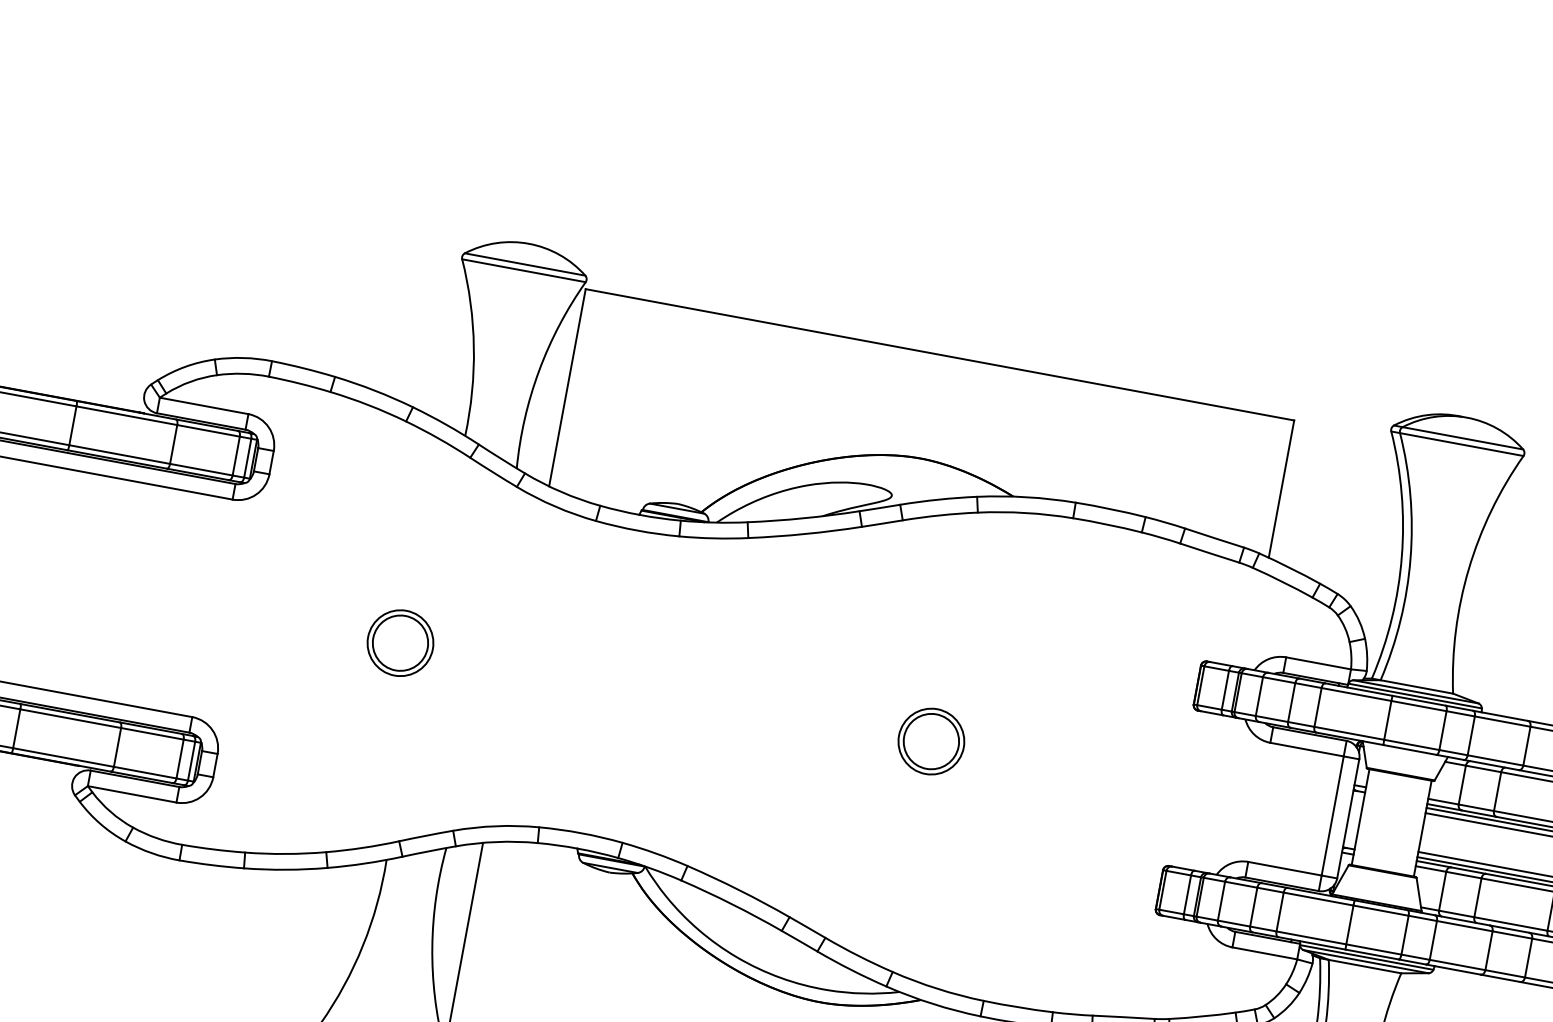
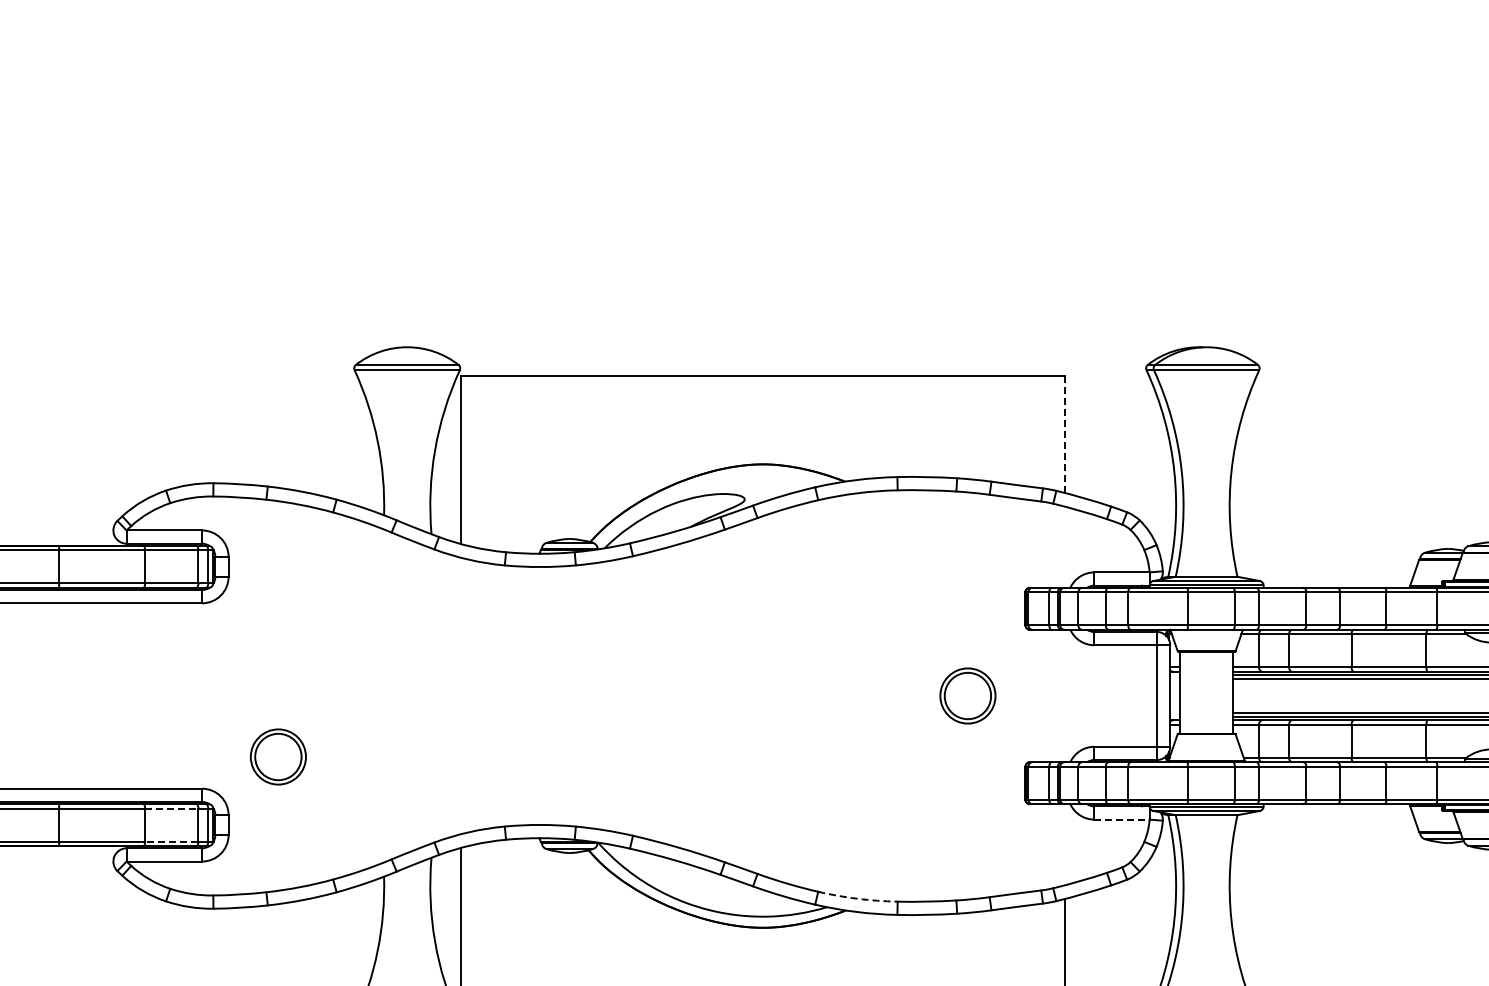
line: (1281, 489) -> (1064, 434), solid -> dashed
part: (400, 642) -> (278, 756), moved
line: (152, 733) -> (171, 808), solid -> dashed
part: (931, 740) -> (967, 695), moved
line: (144, 772) -> (171, 841), solid -> dashed
line: (1265, 953) -> (1122, 819), solid -> dashed
arc: (937, 988) -> (857, 898), solid -> dashed

